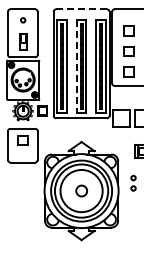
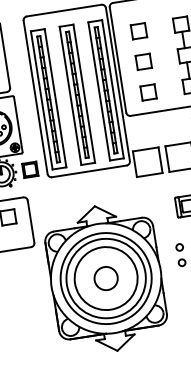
line: (81, 9) -> (64, 10), dashed -> solid
line: (76, 66) -> (69, 96), dashed -> solid
circle: (81, 190) -> (105, 277), size x1.43

